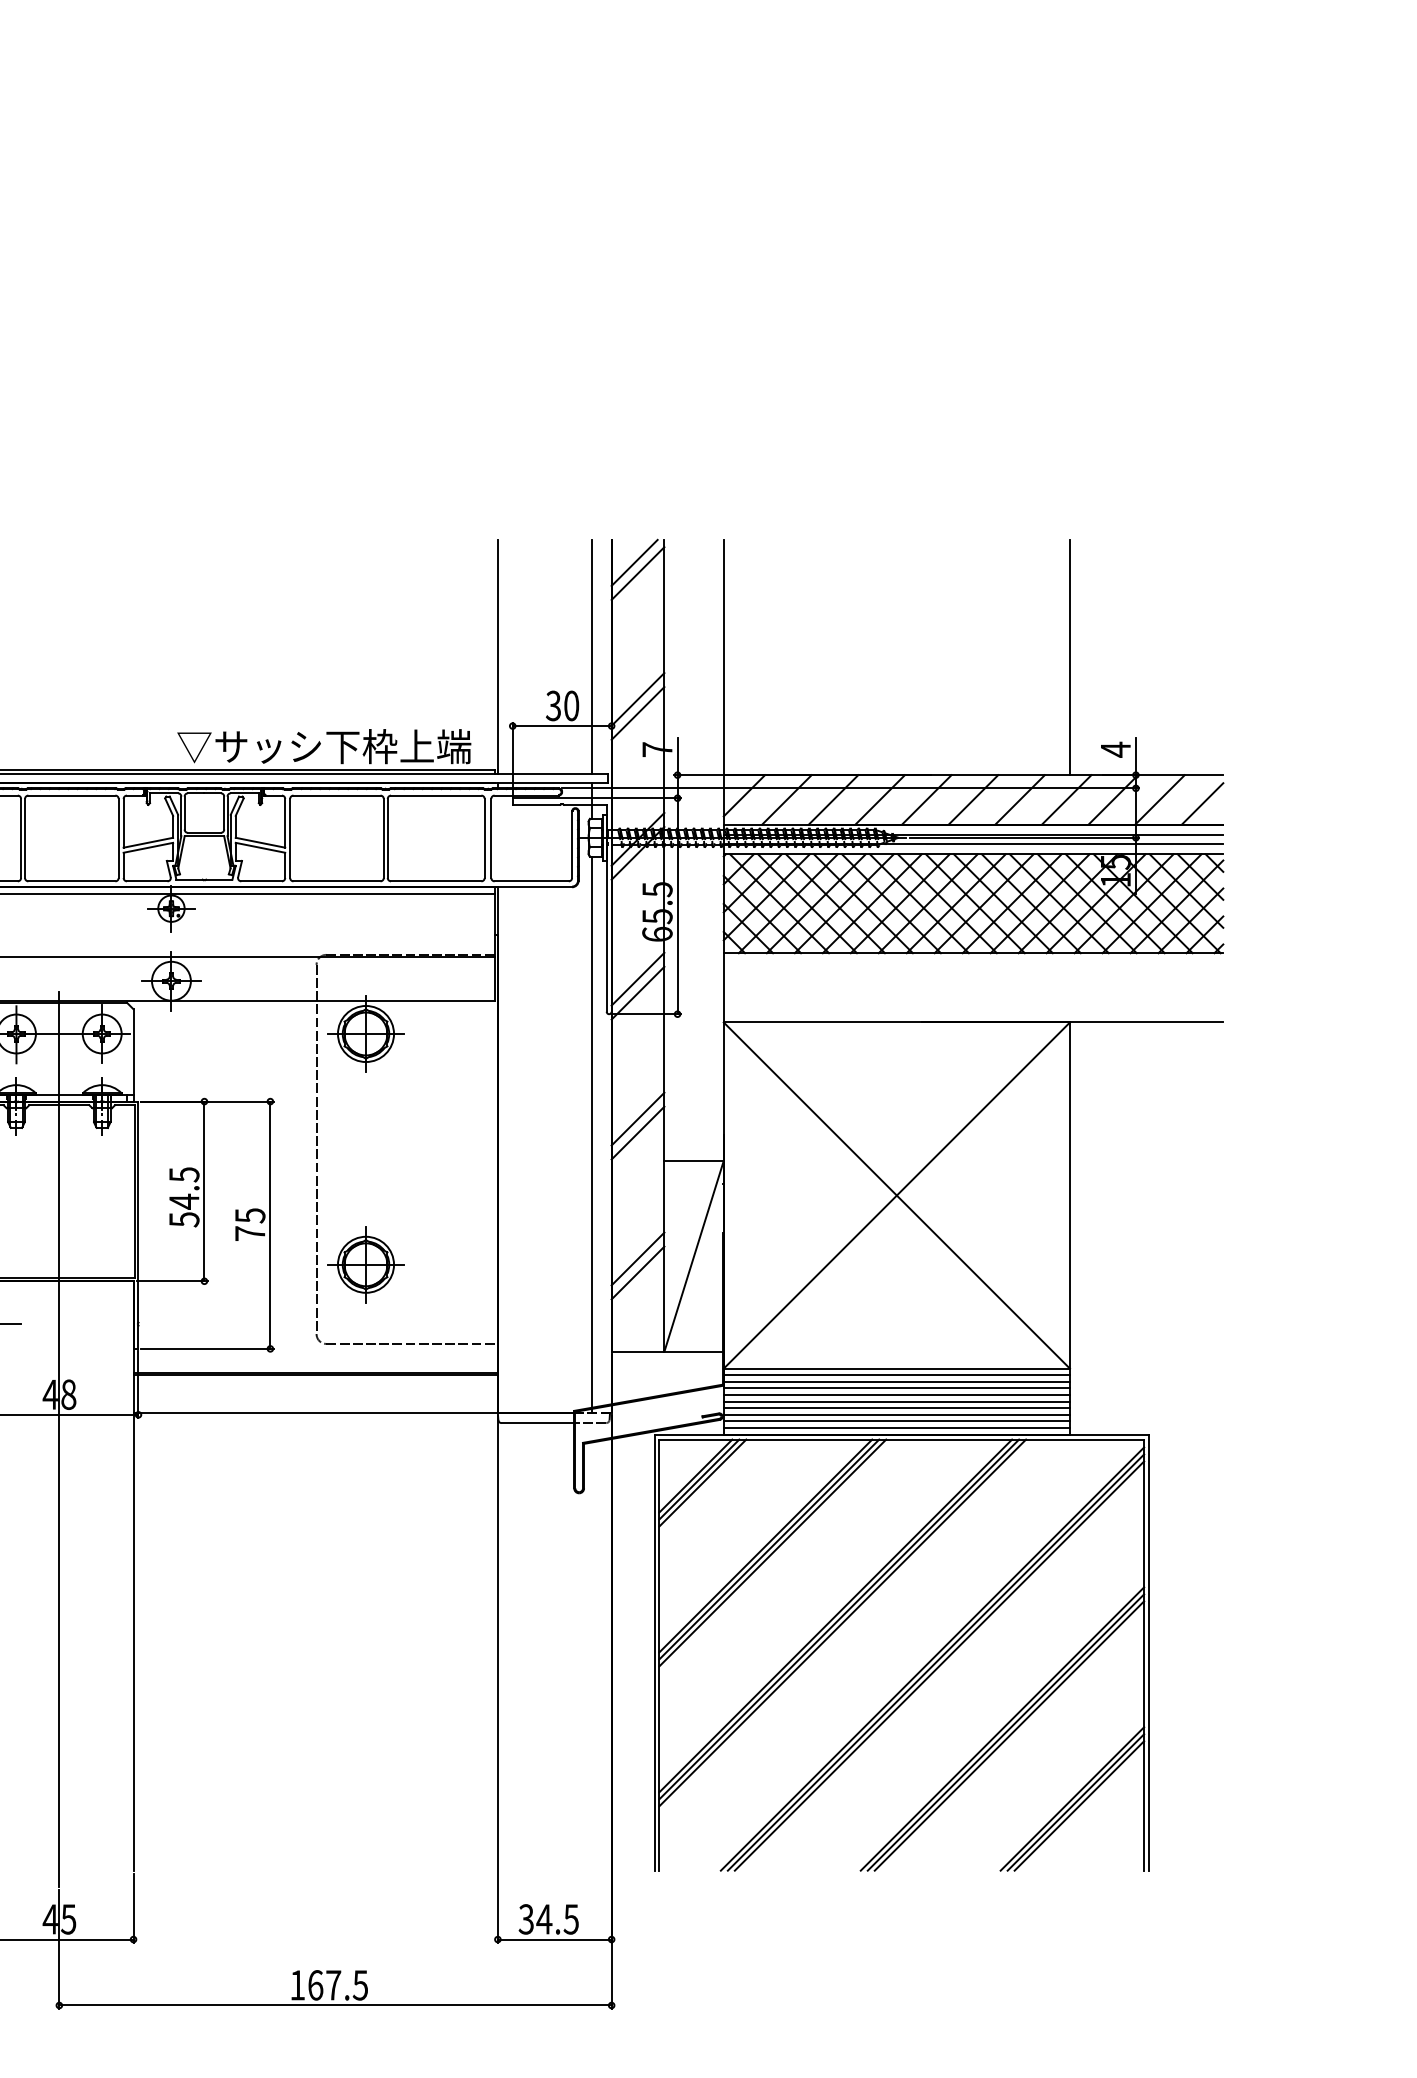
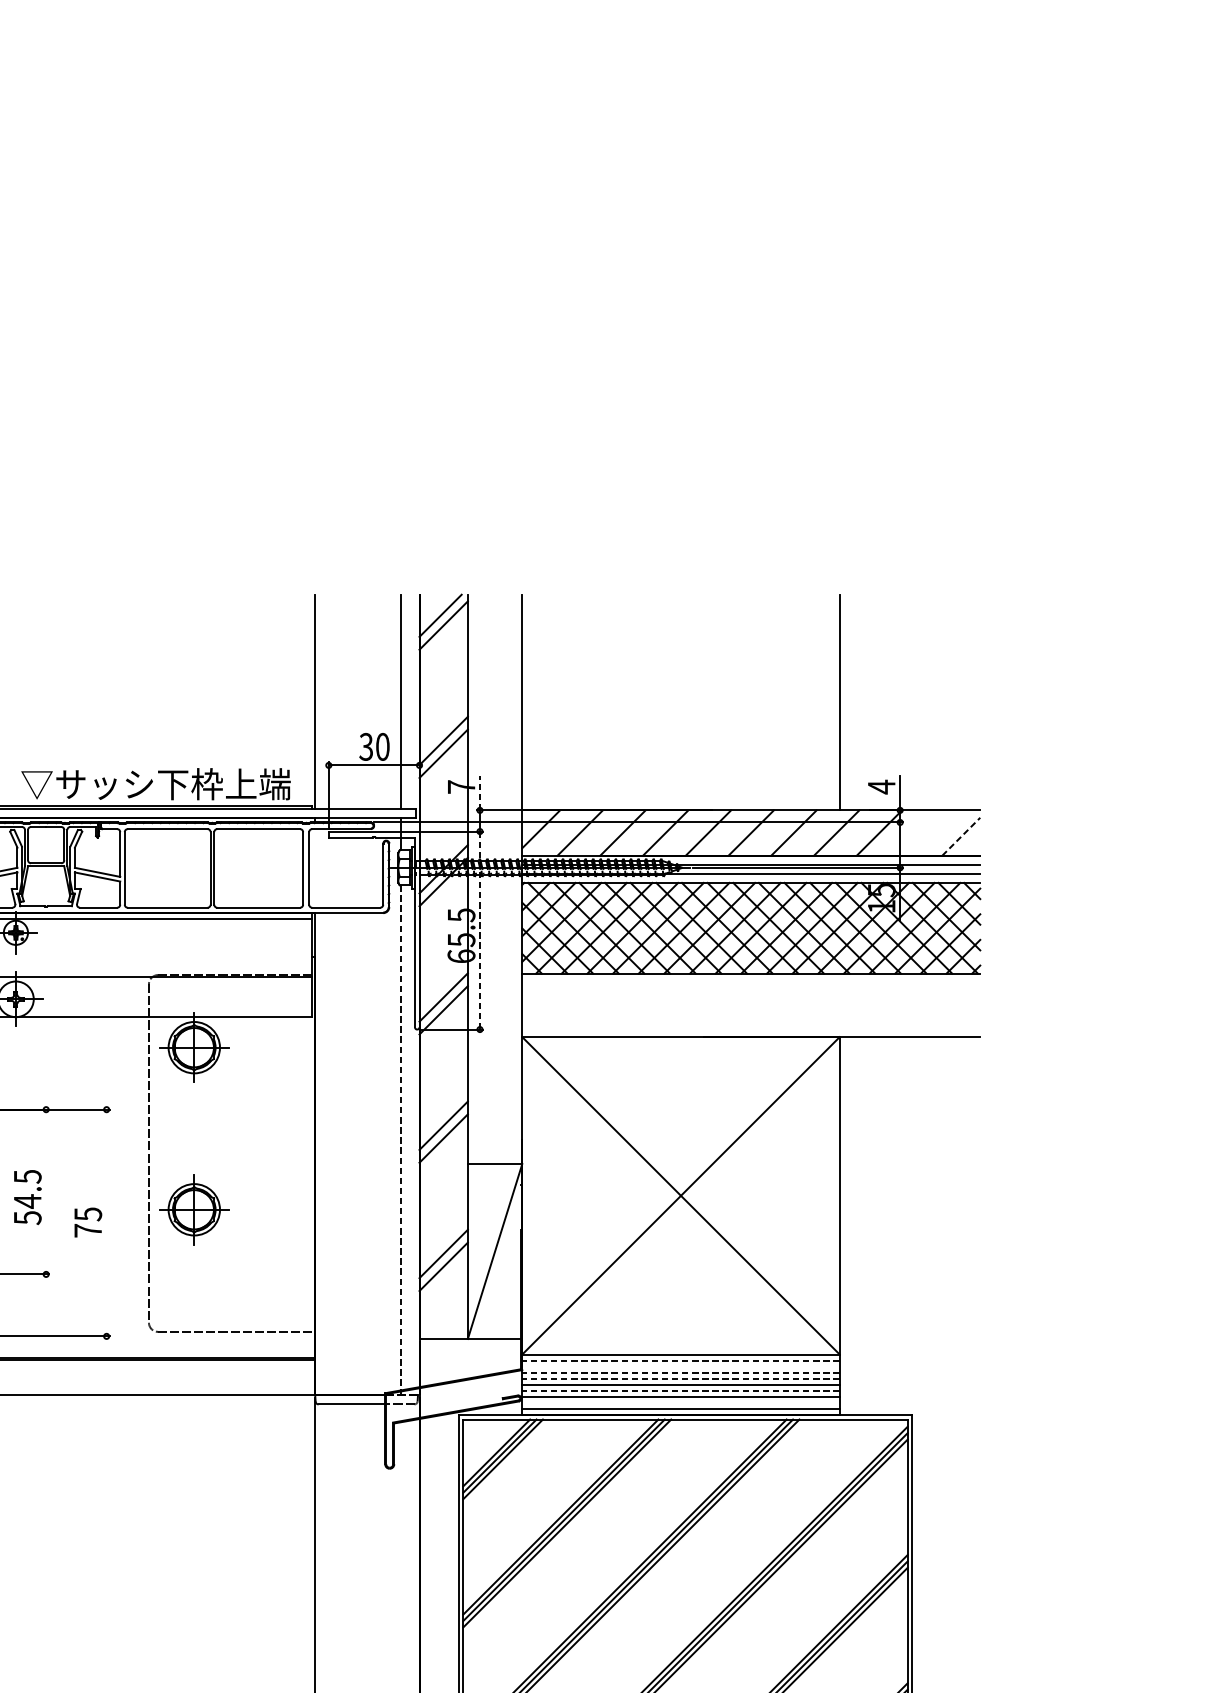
line: (677, 756) -> (479, 793), solid -> dashed
line: (1159, 799) -> (921, 832), removed
line: (1202, 803) -> (961, 836), solid -> dashed
line: (677, 906) -> (479, 930), solid -> dashed
line: (591, 1132) -> (401, 1137), solid -> dashed
line: (204, 1191) -> (46, 1192), removed
line: (270, 1224) -> (106, 1222), removed
part: (365, 1264) -> (193, 1209), moved
line: (896, 1375) -> (680, 1360), solid -> dashed
line: (896, 1381) -> (680, 1366), removed
line: (896, 1388) -> (680, 1372), solid -> dashed
line: (896, 1395) -> (680, 1379), solid -> dashed
line: (896, 1408) -> (680, 1391), solid -> dashed
line: (896, 1421) -> (680, 1402), removed

